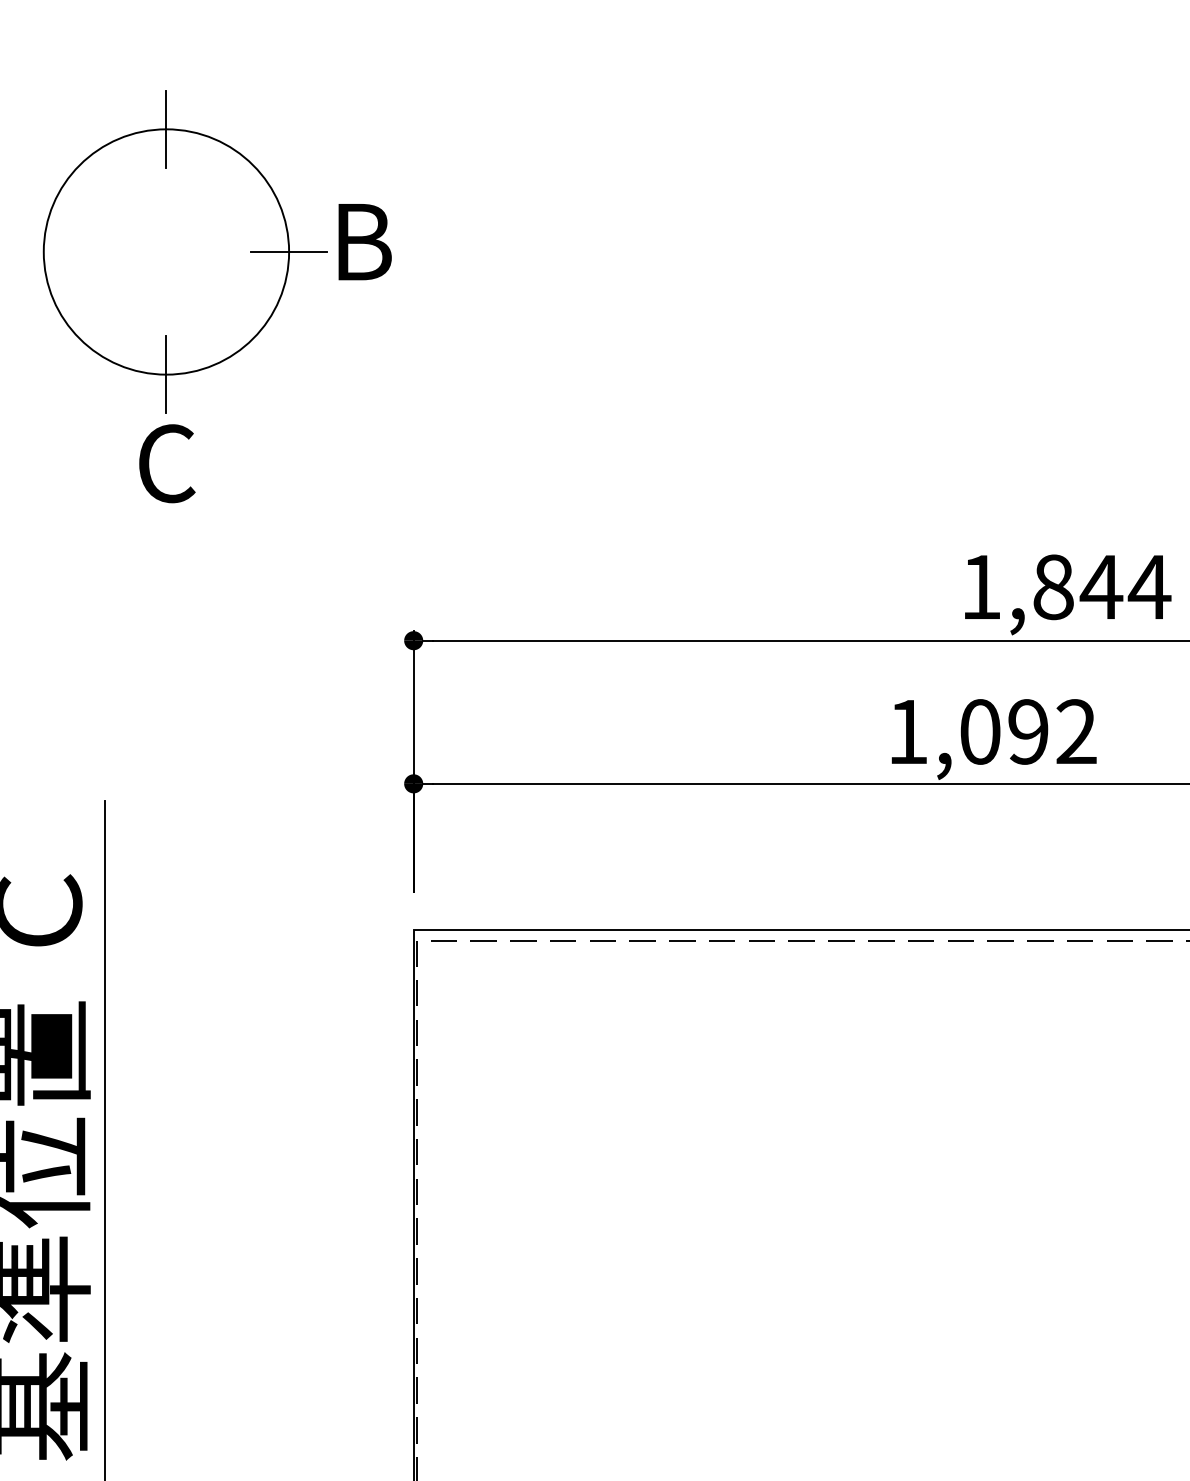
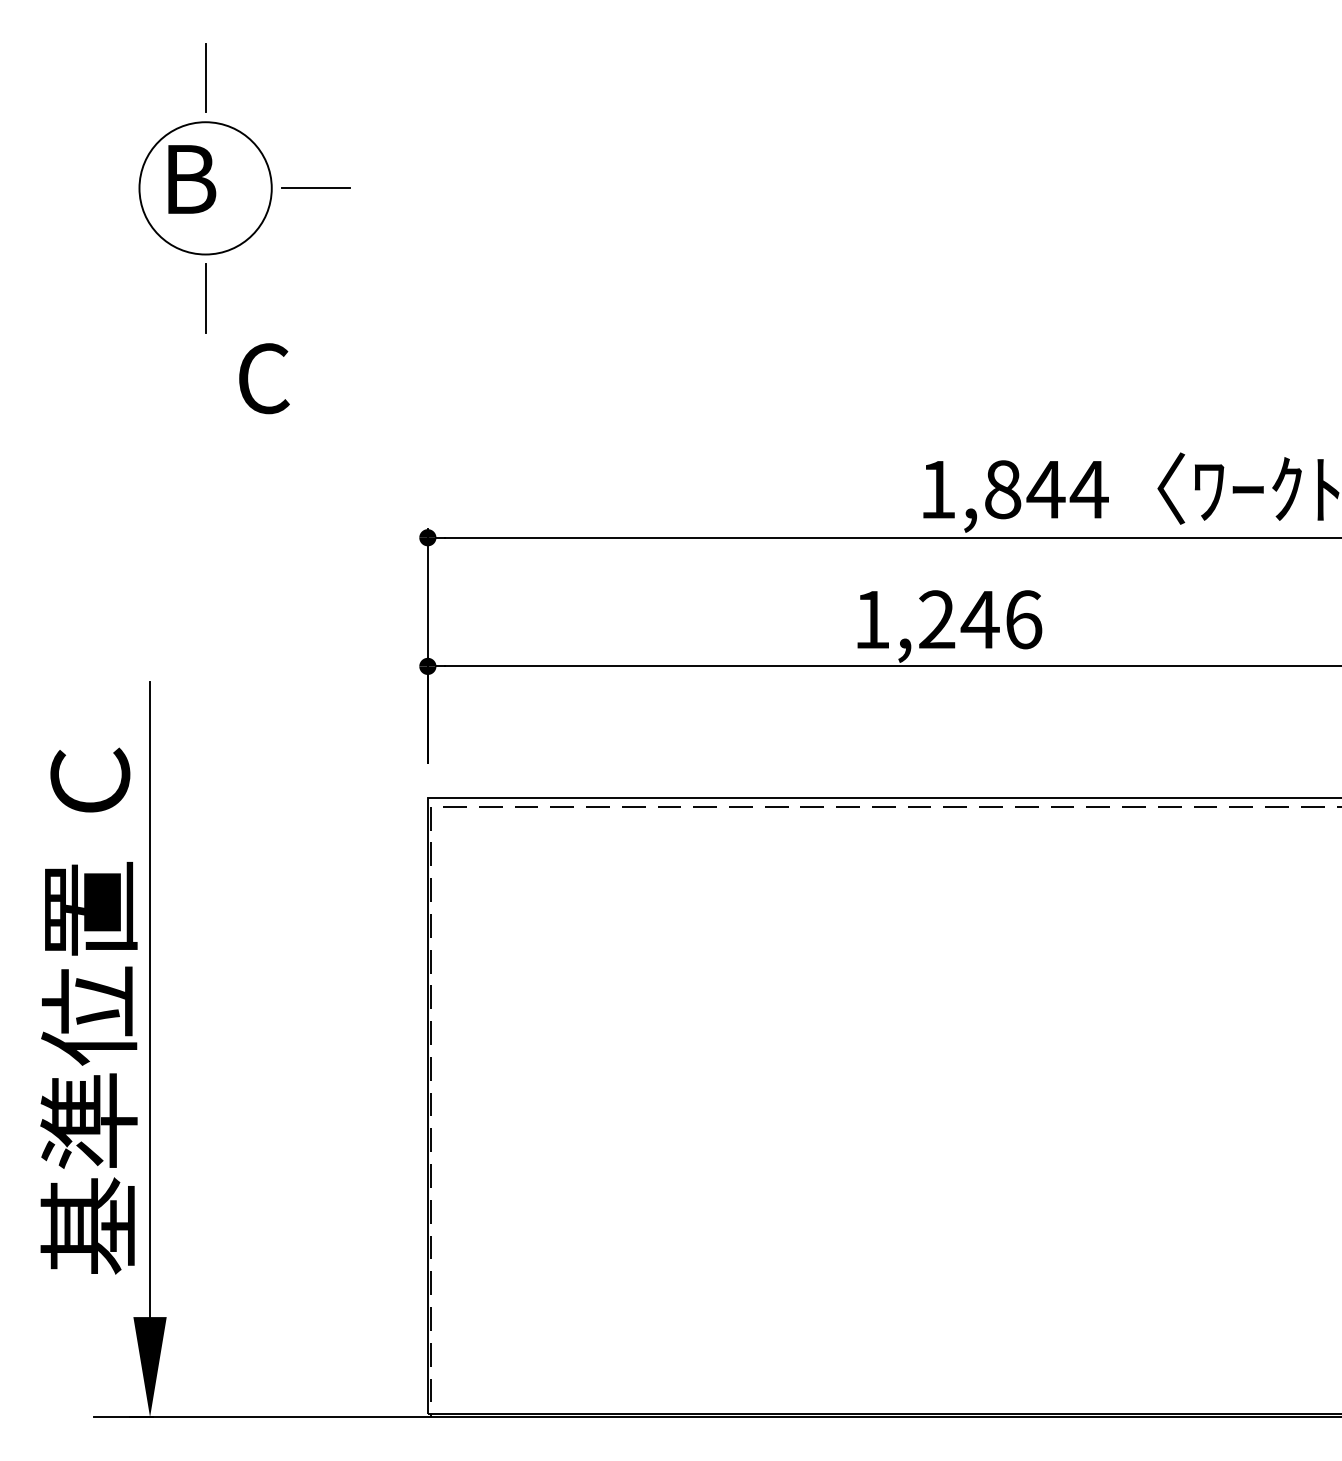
text: (365, 242) -> (192, 179), moved
circle: (166, 252) -> (205, 188), size x0.6
text: (167, 463) -> (264, 378), moved
text: (1028, 731) -> (980, 619), 1,092 -> 1,246

